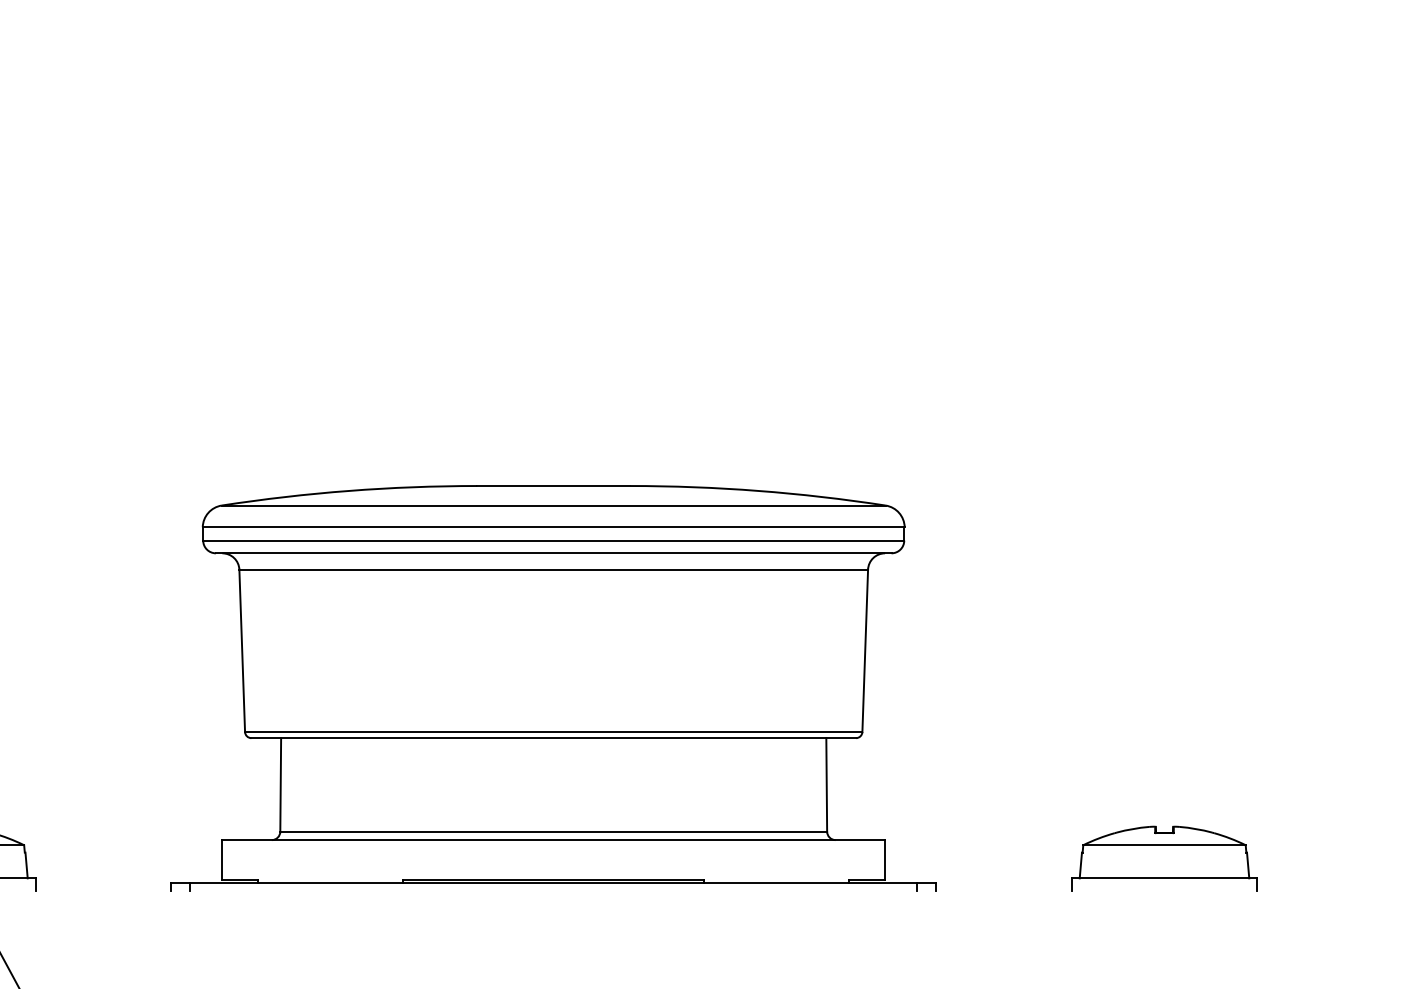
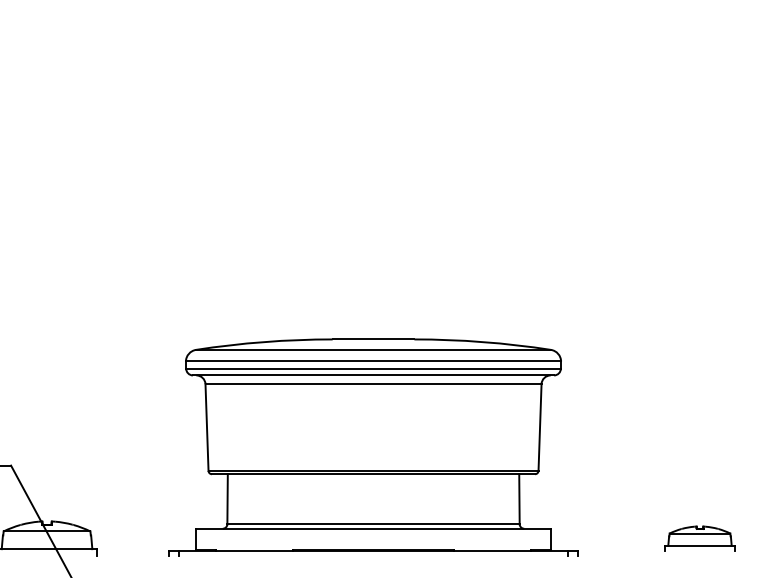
part: (1163, 858) -> (699, 538), size x0.7

